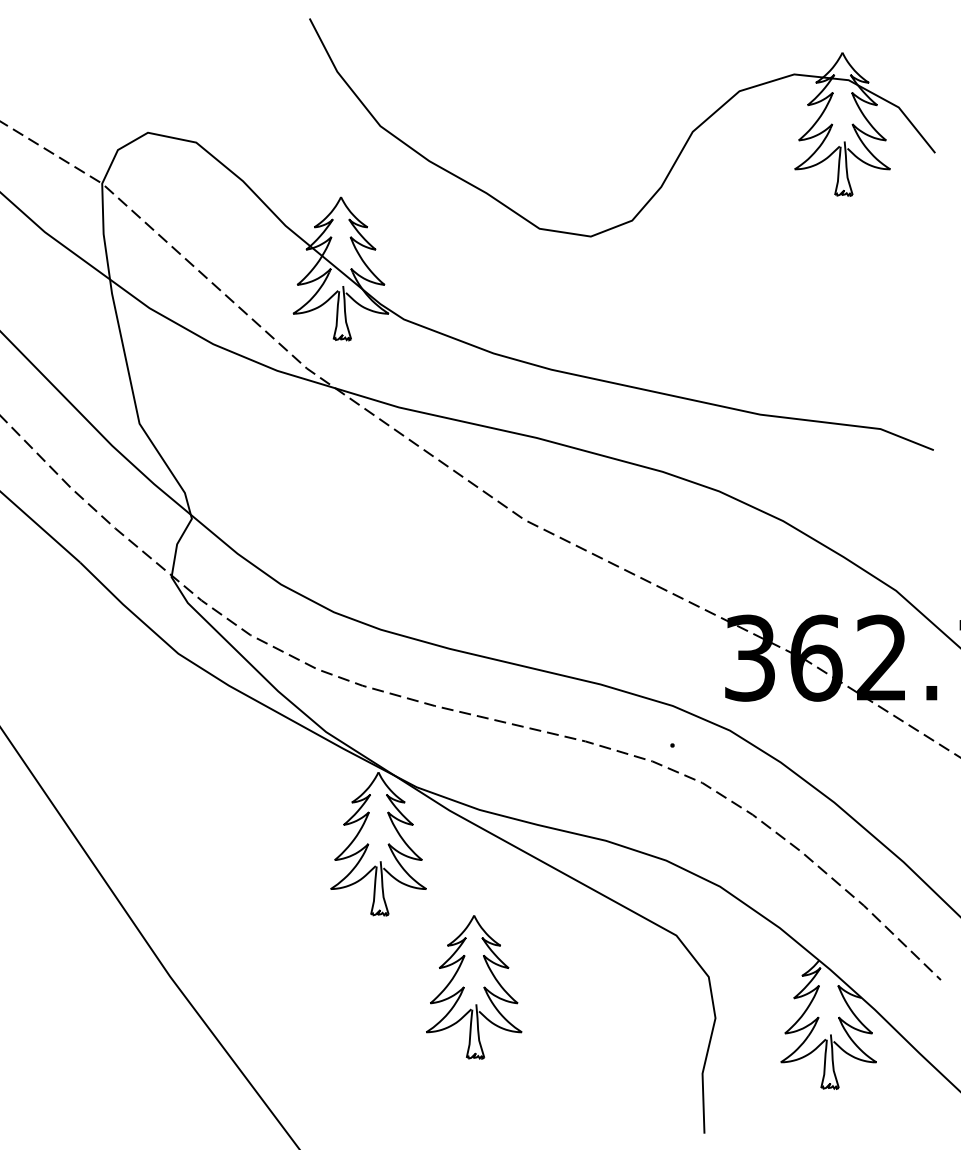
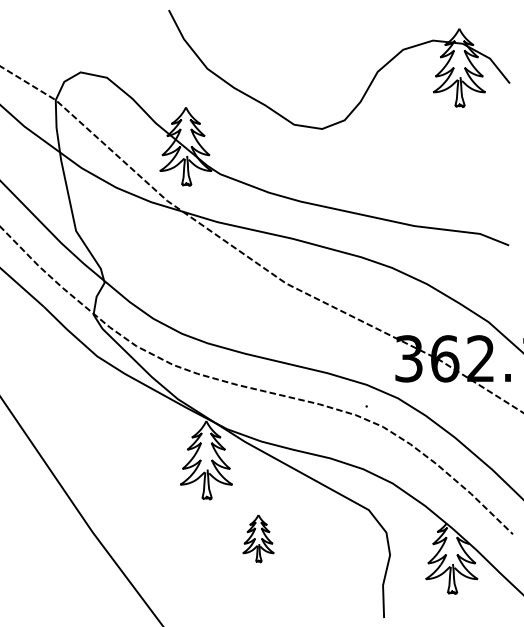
part: (474, 987) -> (258, 538), size x0.6

